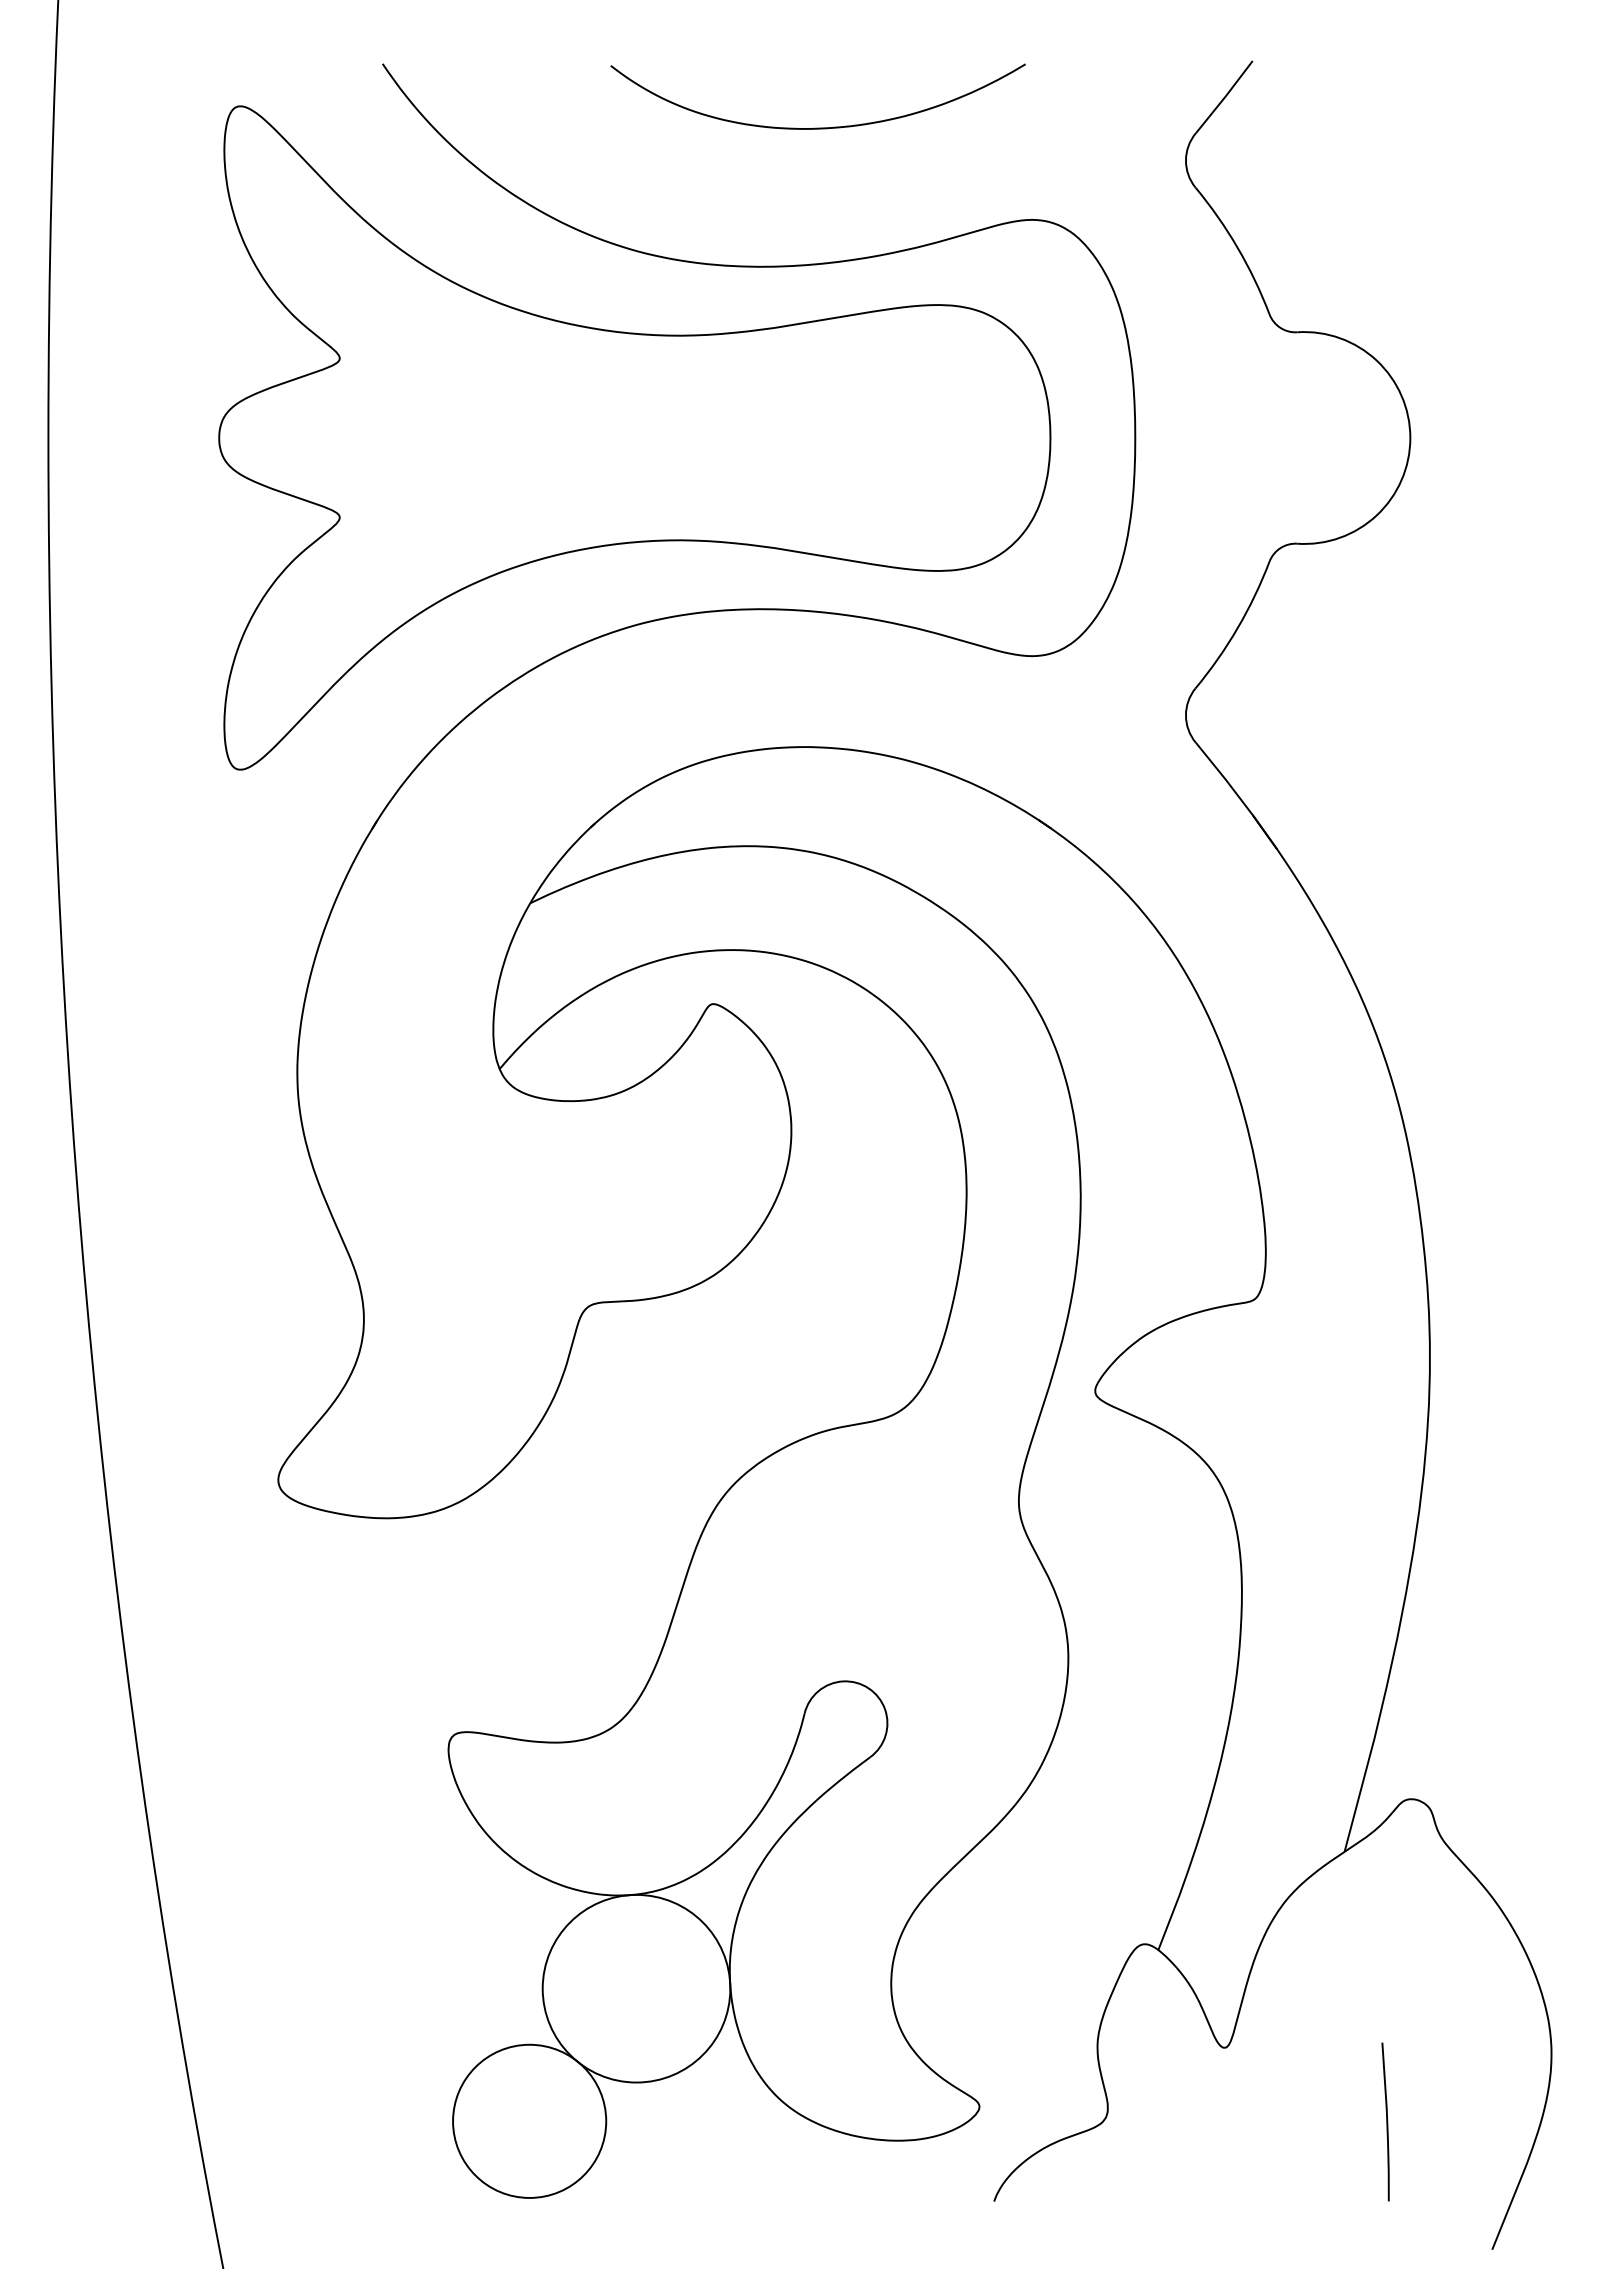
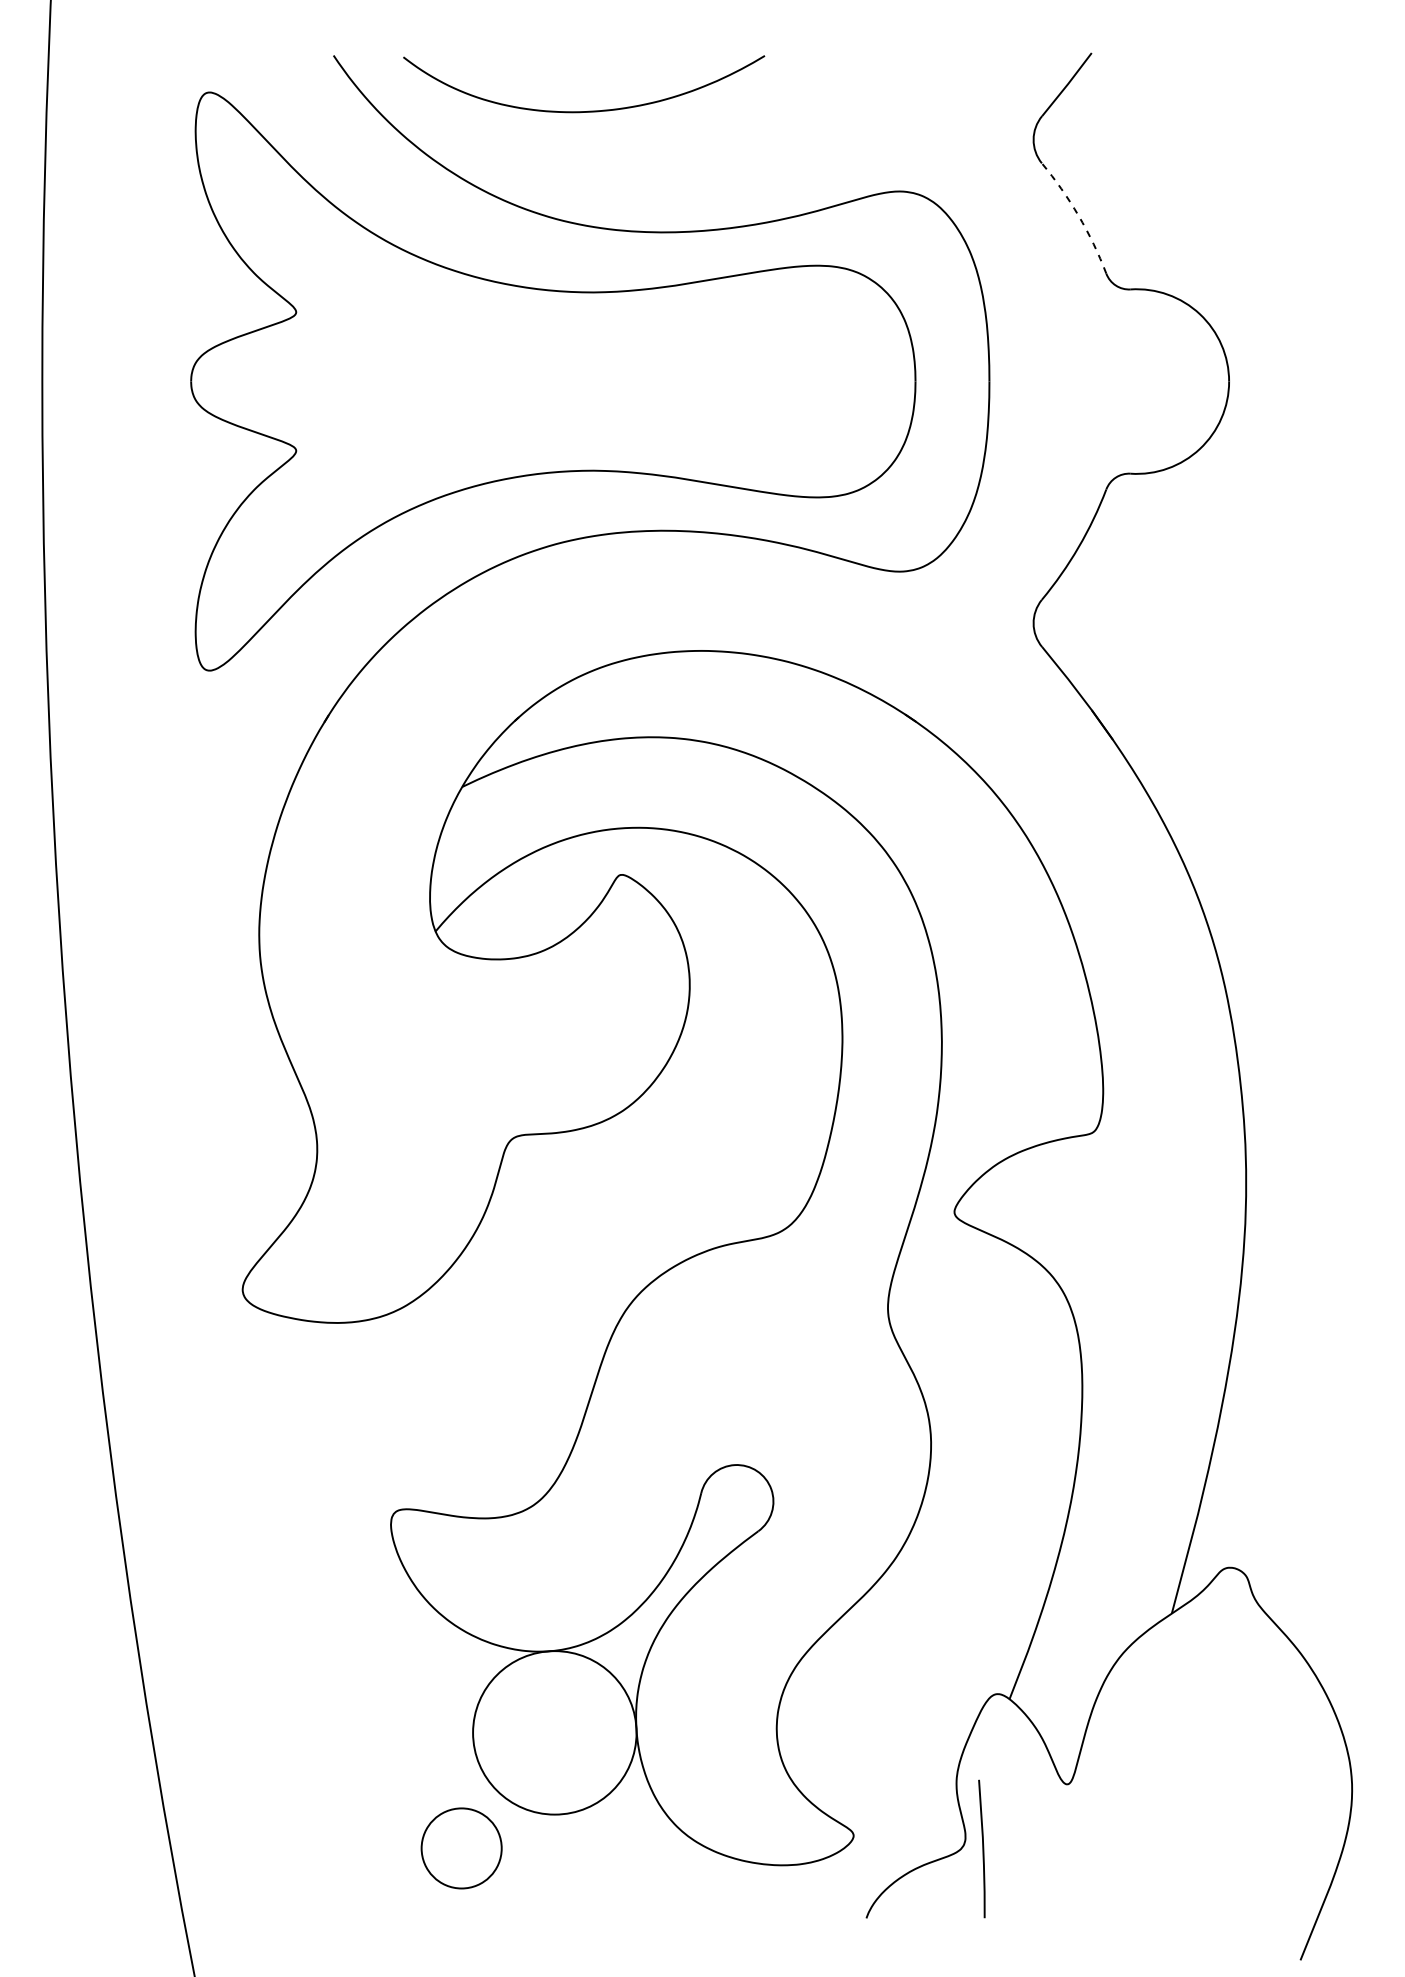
curve: (817, 127) -> (583, 111), moved
arc: (1237, 247) -> (1078, 215), solid -> dashed
circle: (529, 2120) -> (461, 1847), size x0.6
line: (1386, 2121) -> (982, 1848), moved

